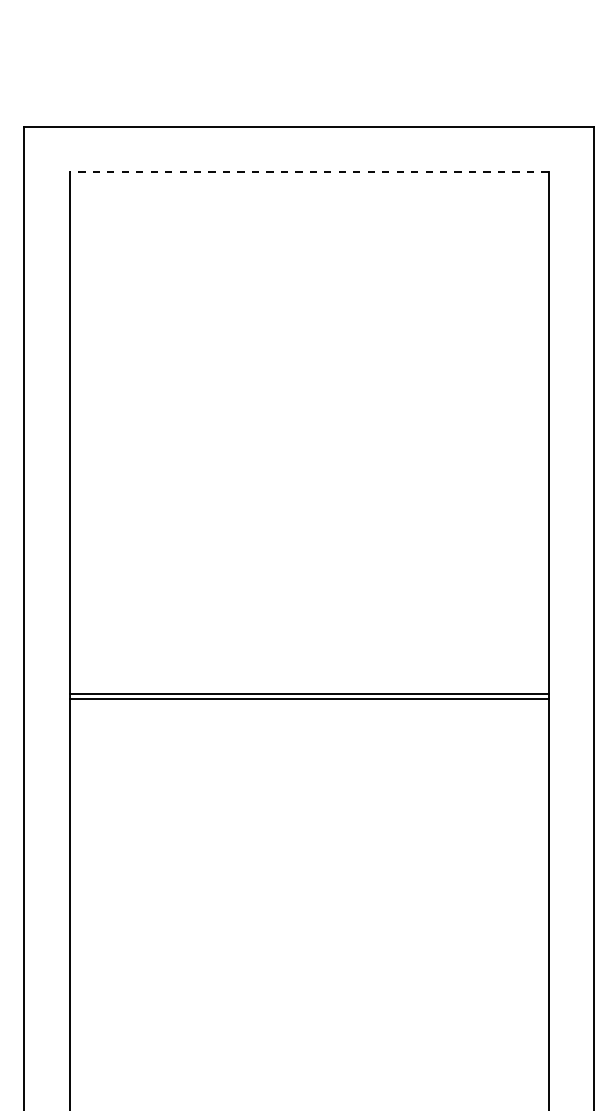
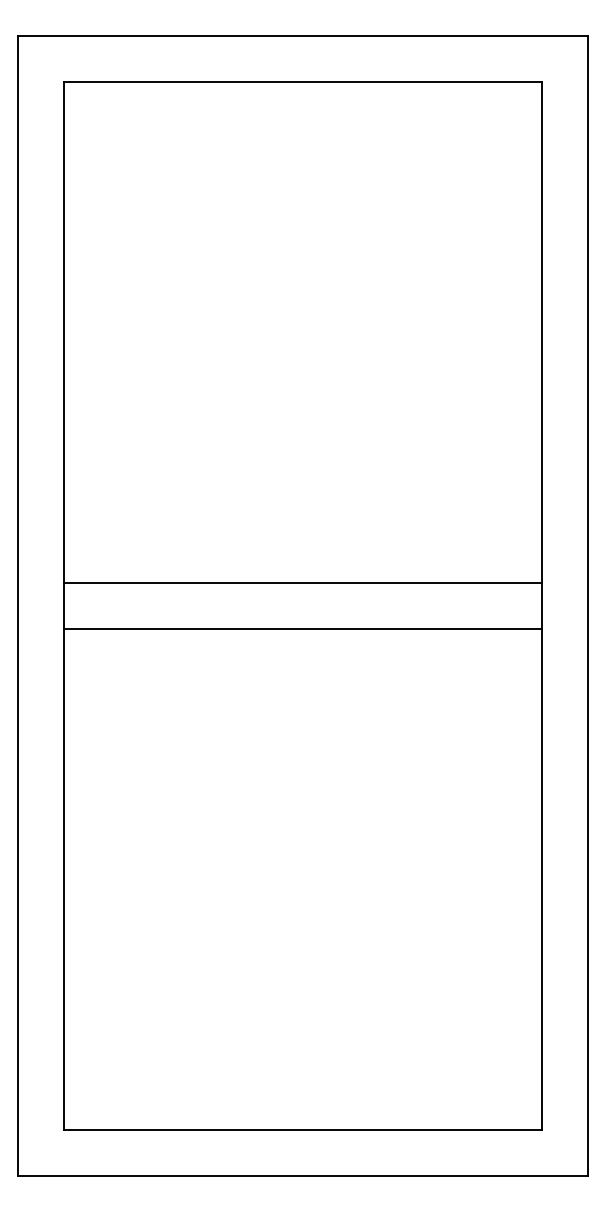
line: (308, 171) -> (302, 81), dashed -> solid
line: (308, 693) -> (302, 583), moved
line: (308, 698) -> (302, 628), moved

